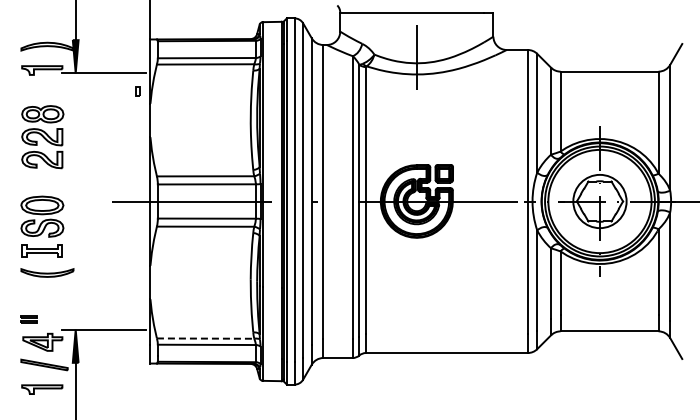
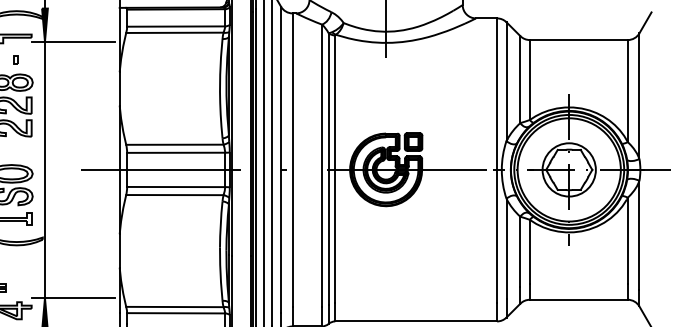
part: (137, 91) -> (15, 59), moved
line: (75, 201) -> (44, 169), added
line: (205, 338) -> (174, 306), dashed -> solid

